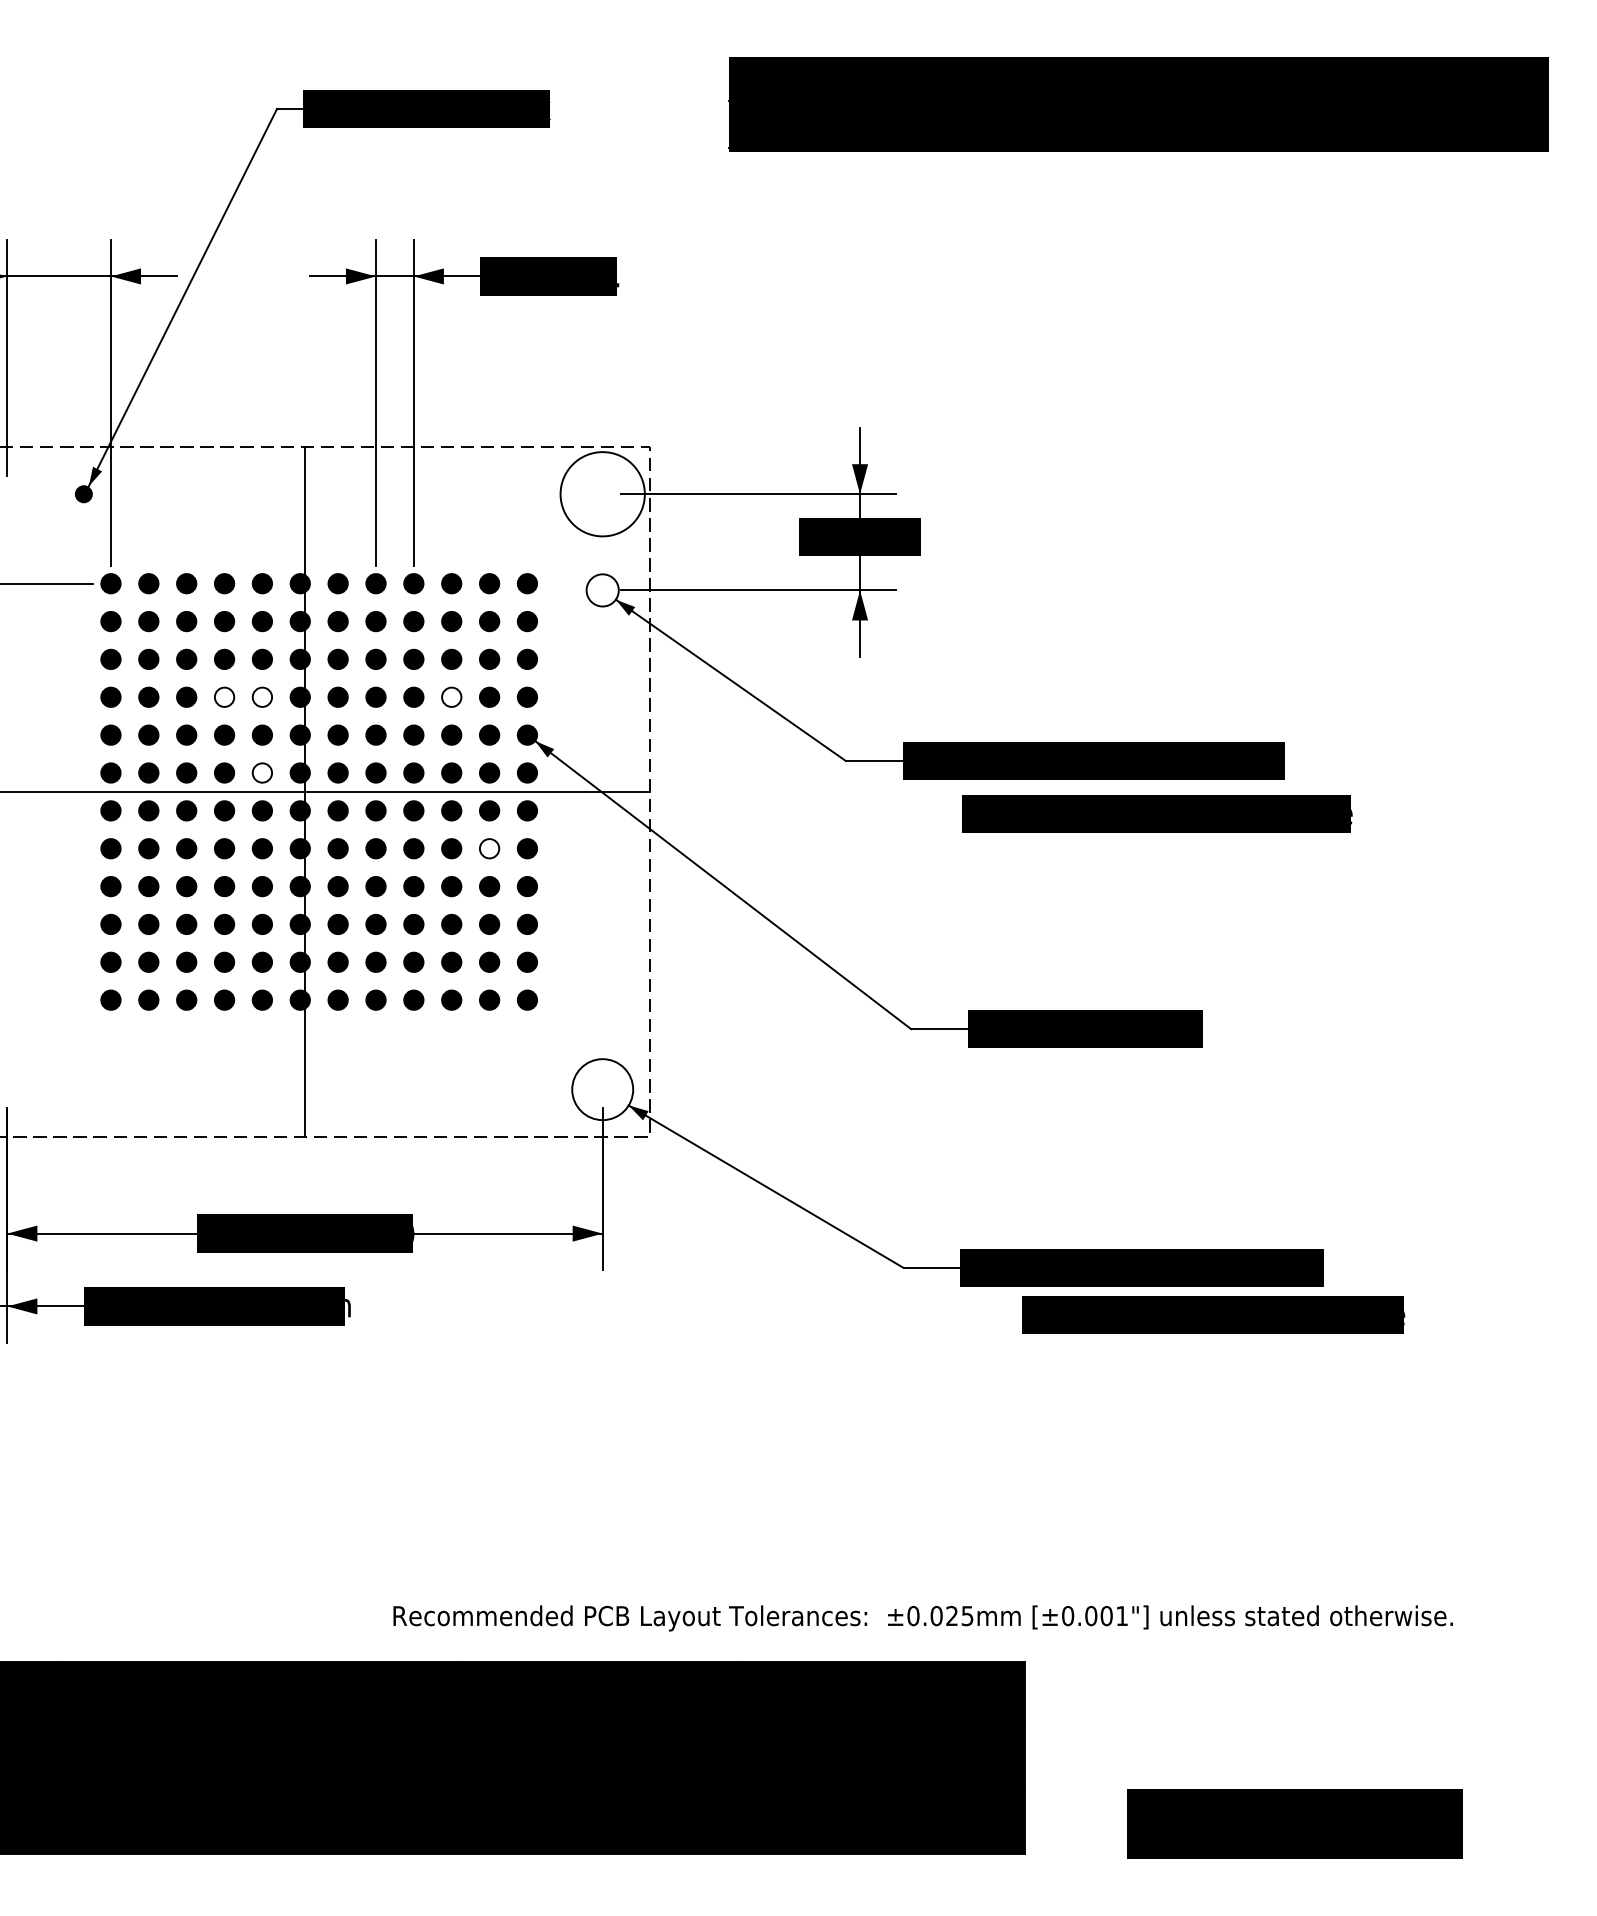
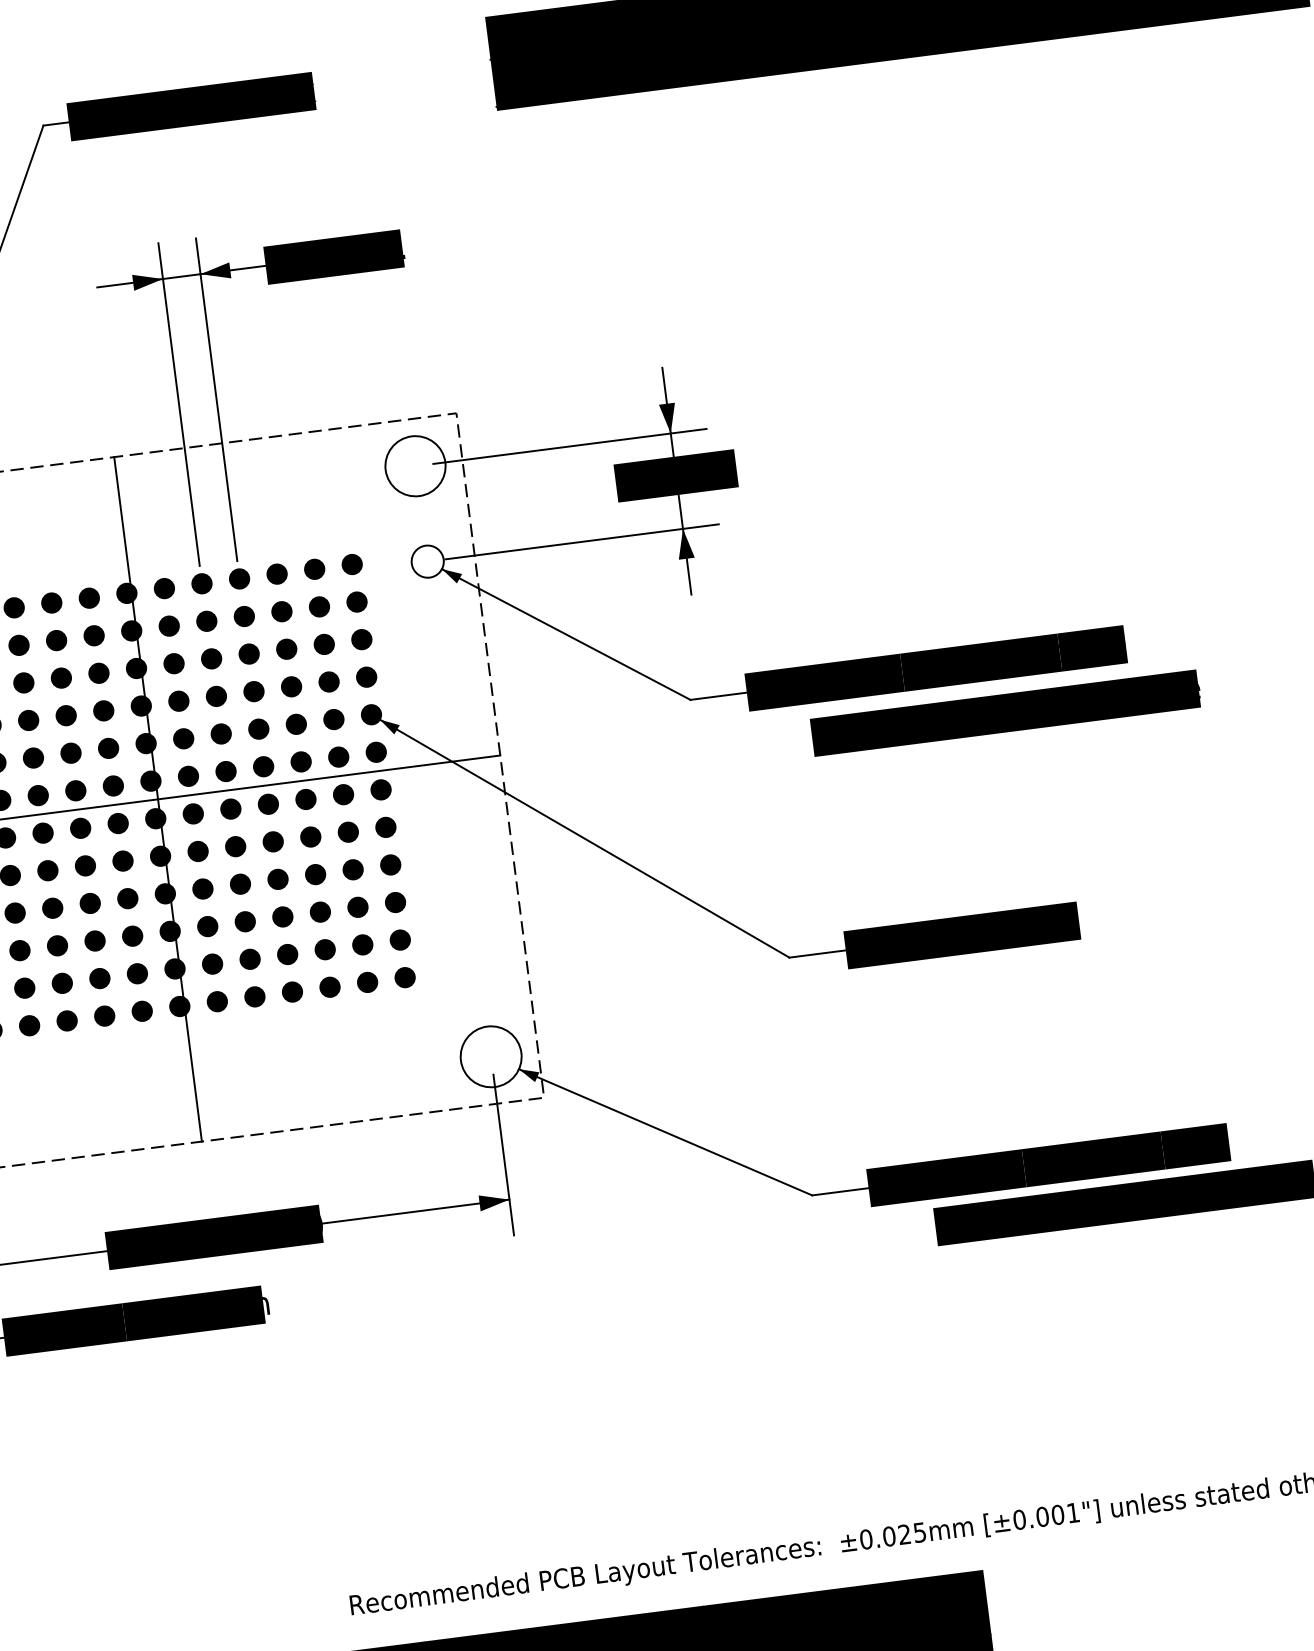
circle: (602, 494) -> (415, 466), size x0.71
fill: (224, 696) -> (66, 714), added
fill: (262, 696) -> (103, 710), added
fill: (451, 696) -> (291, 686), added
fill: (262, 772) -> (113, 785), added
fill: (489, 848) -> (348, 832), added

